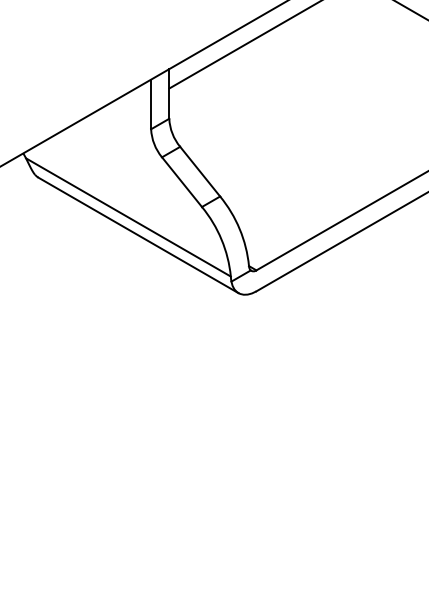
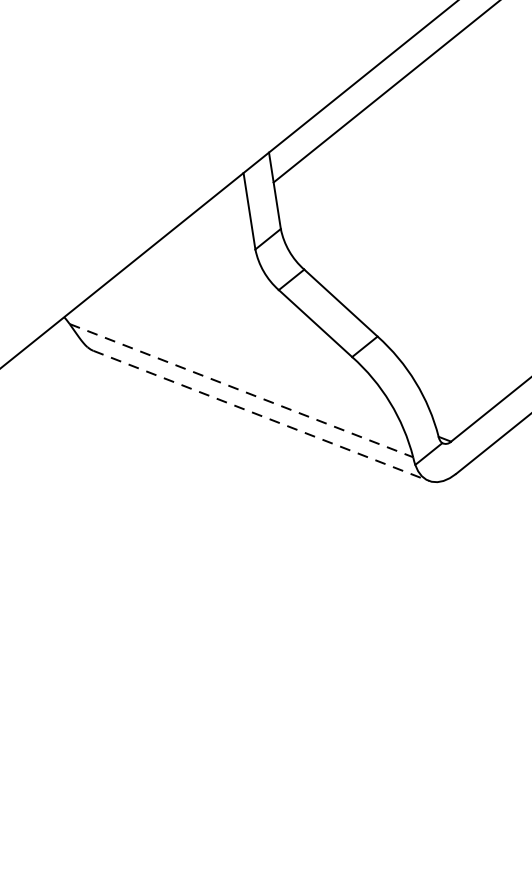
line: (128, 217) -> (241, 390), solid -> dashed
line: (138, 235) -> (261, 416), solid -> dashed

